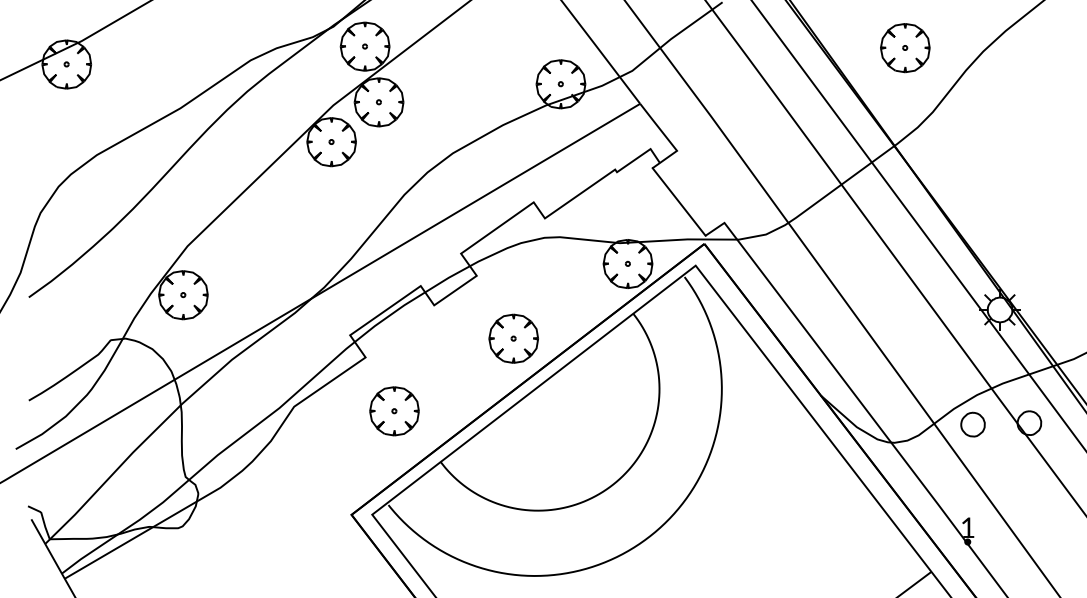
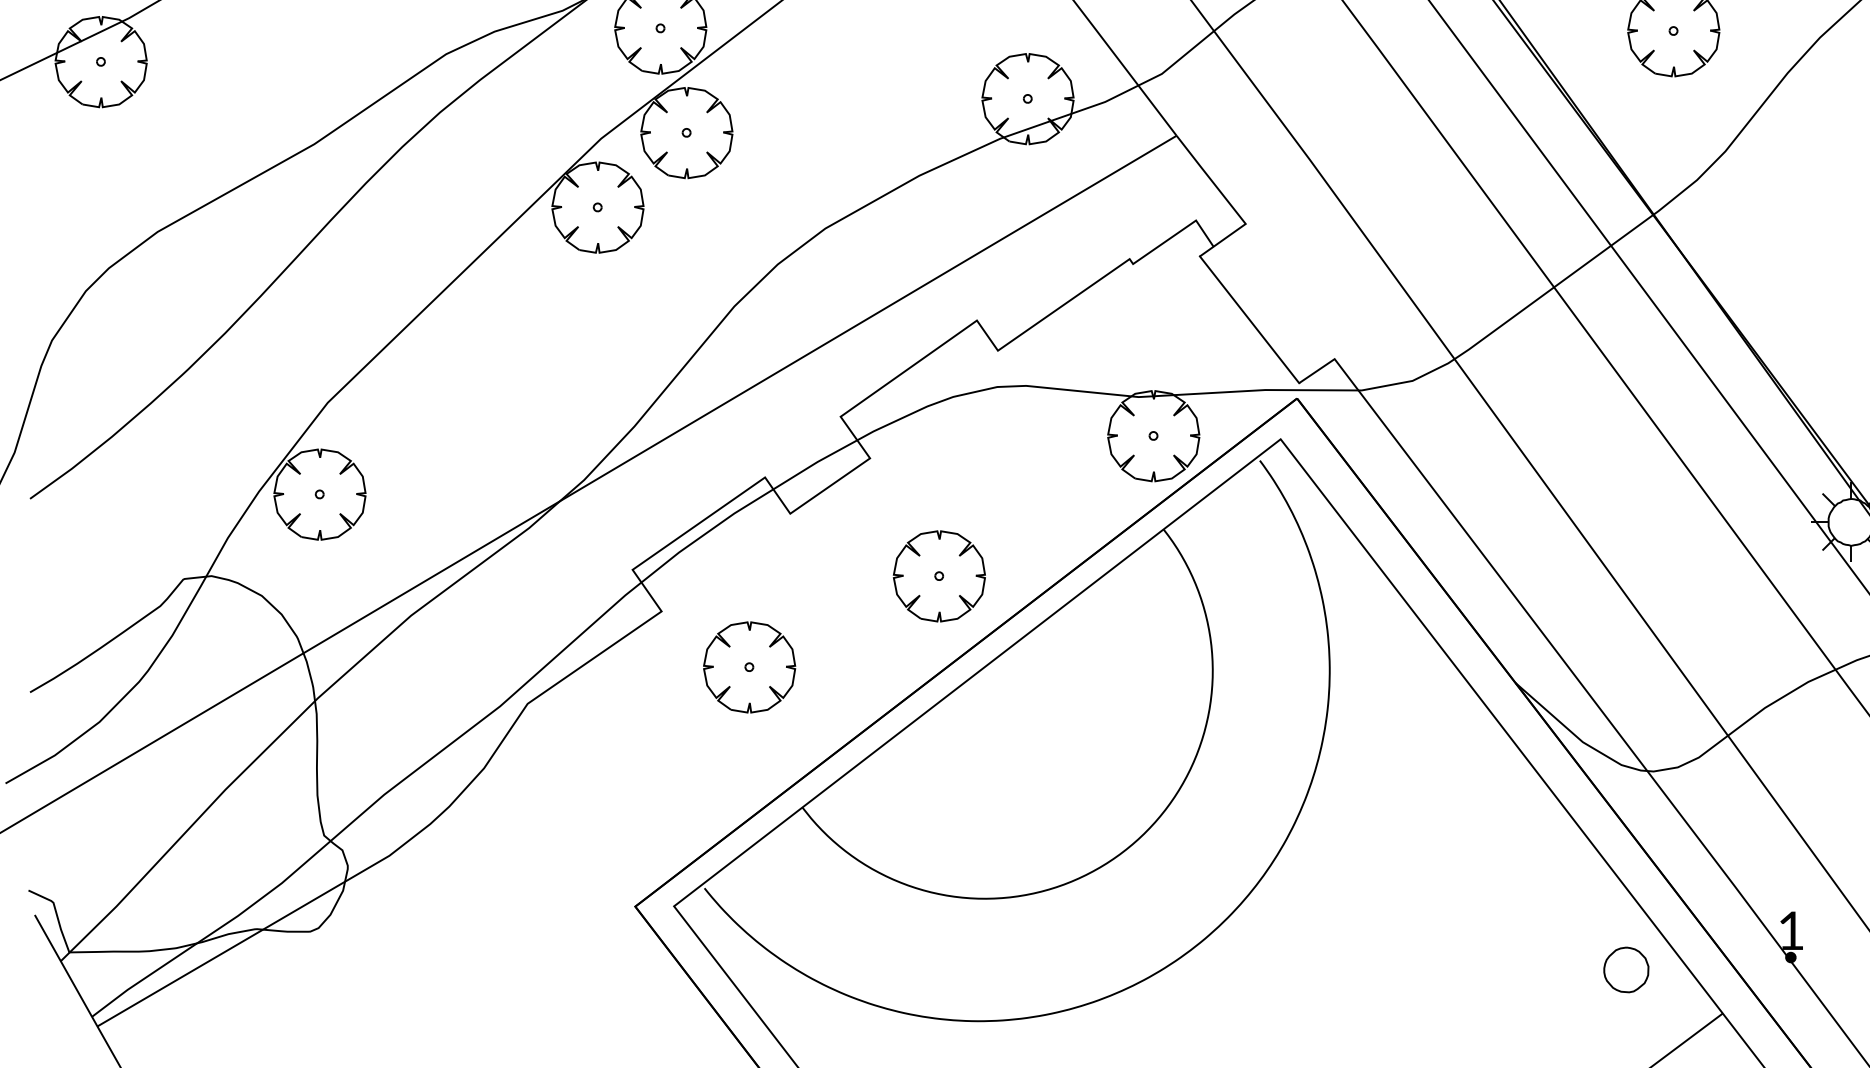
part: (394, 411) -> (749, 667), moved
part: (972, 424) -> (1625, 969), moved

